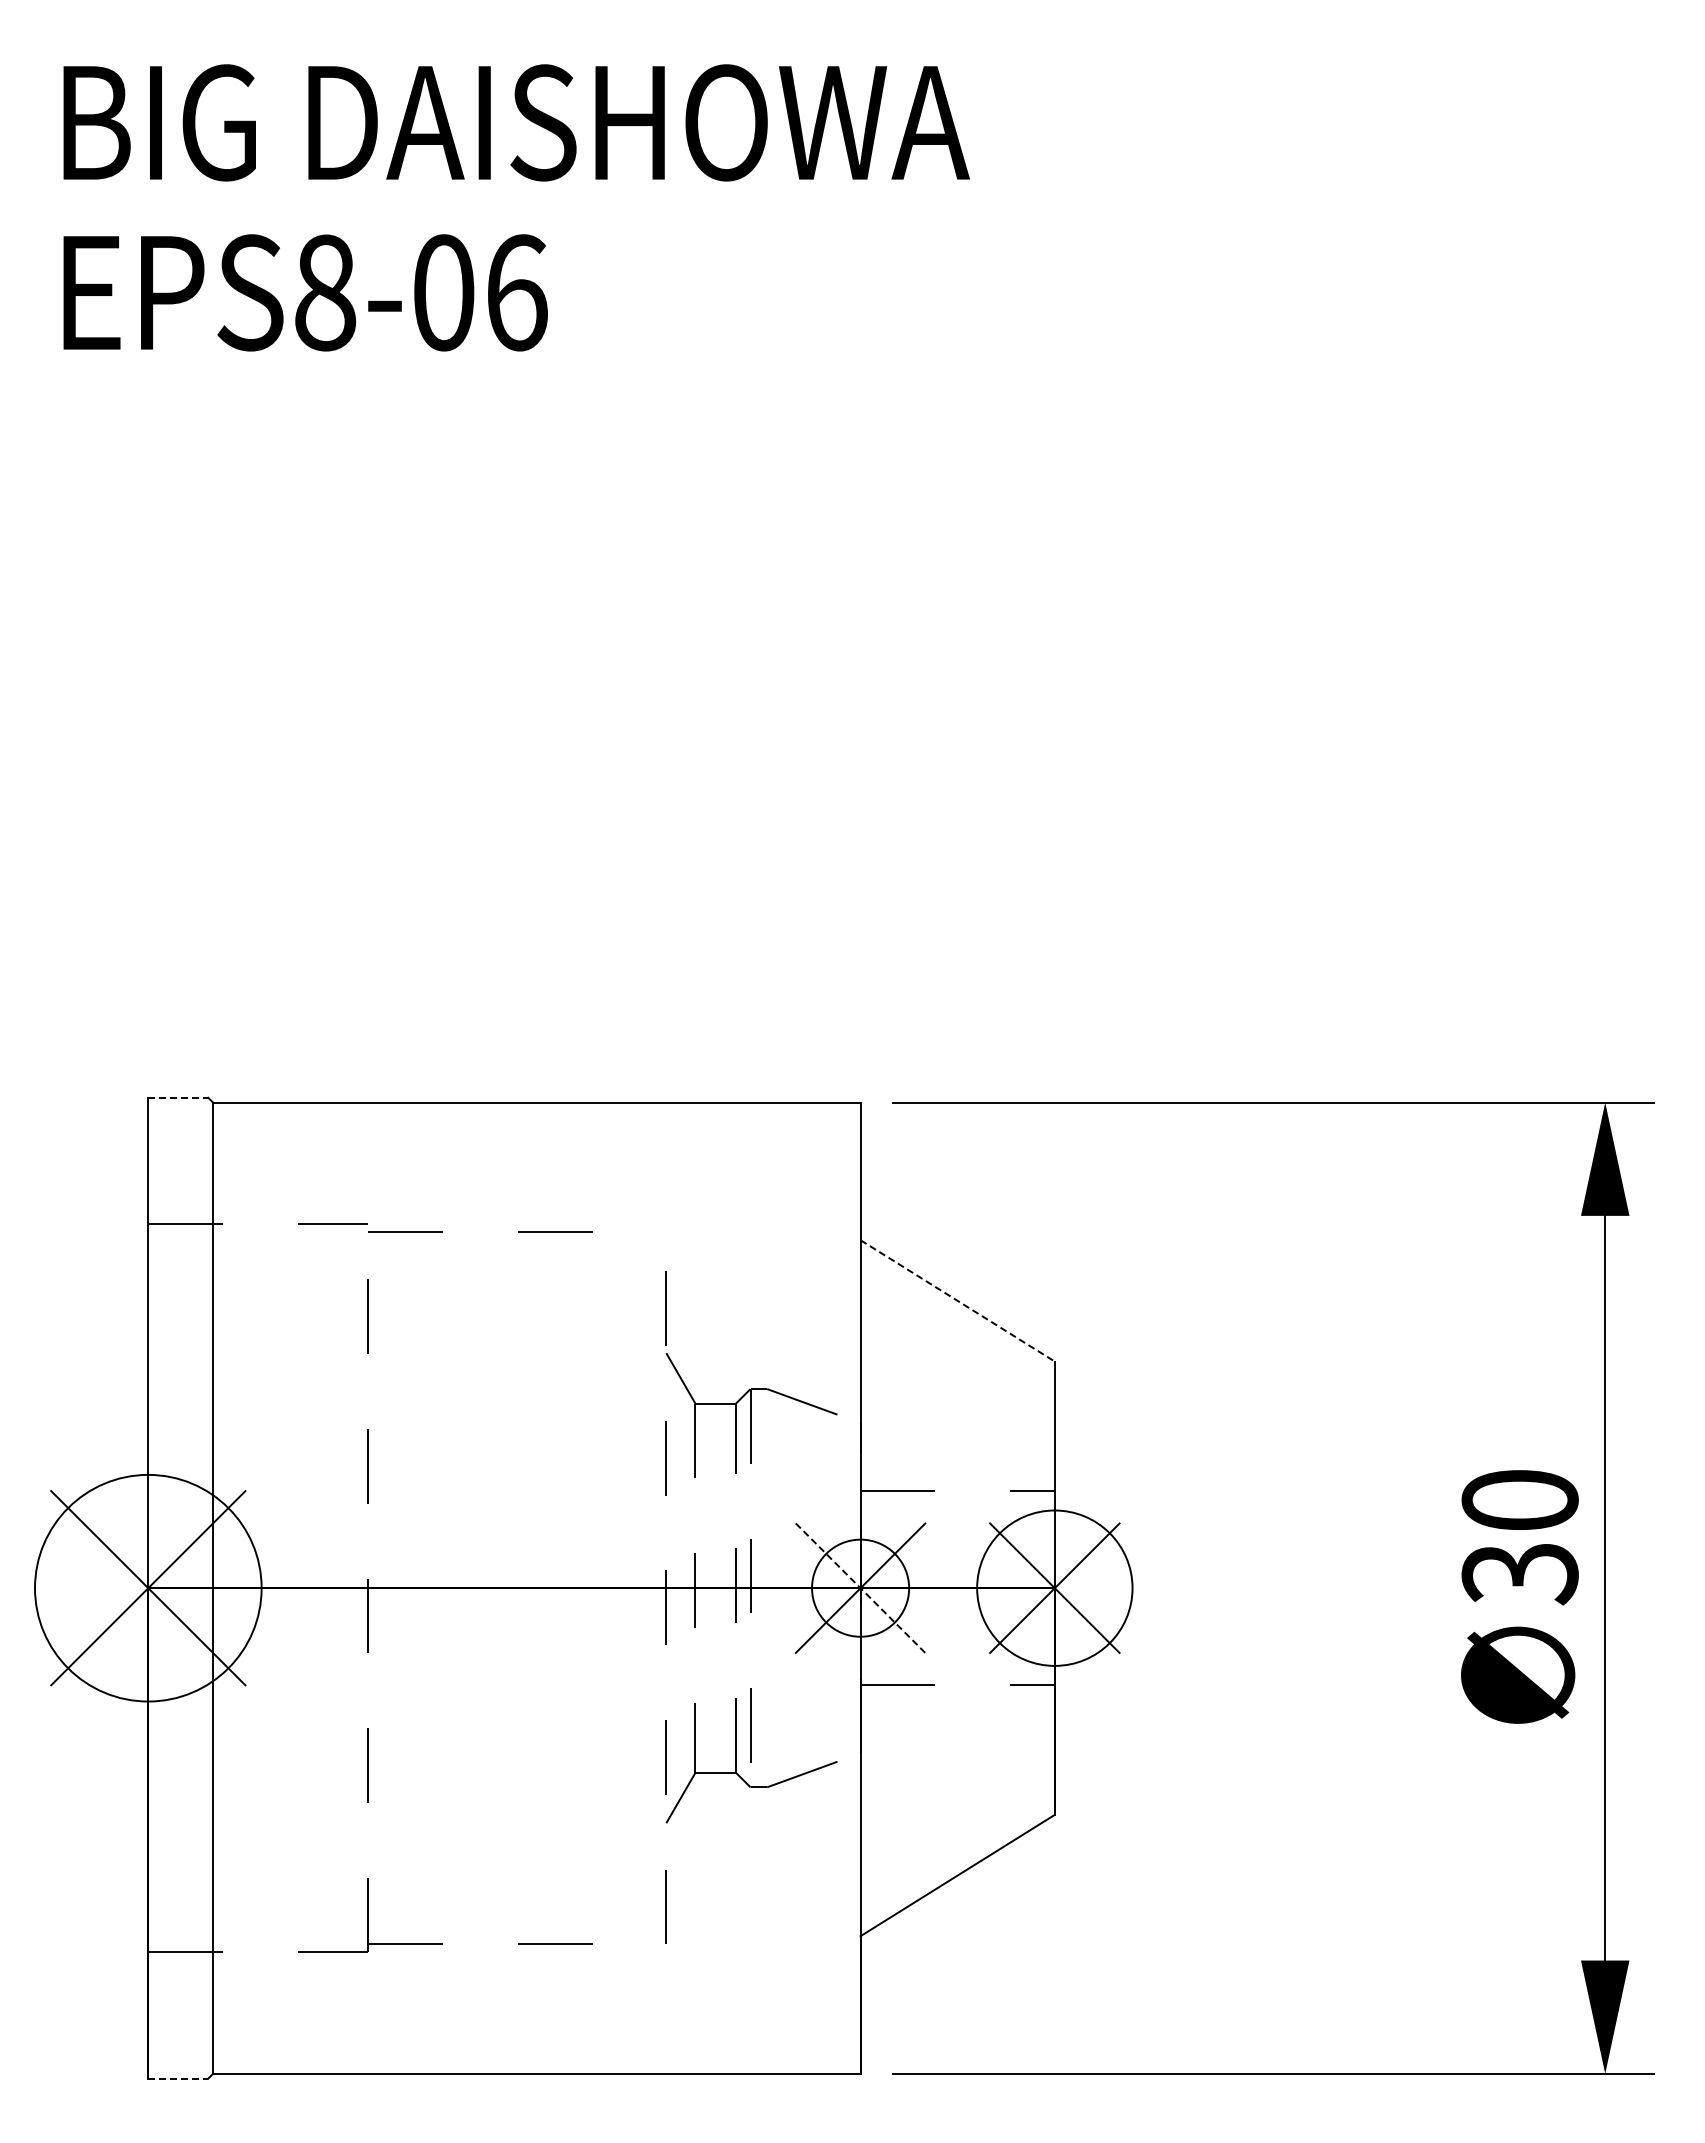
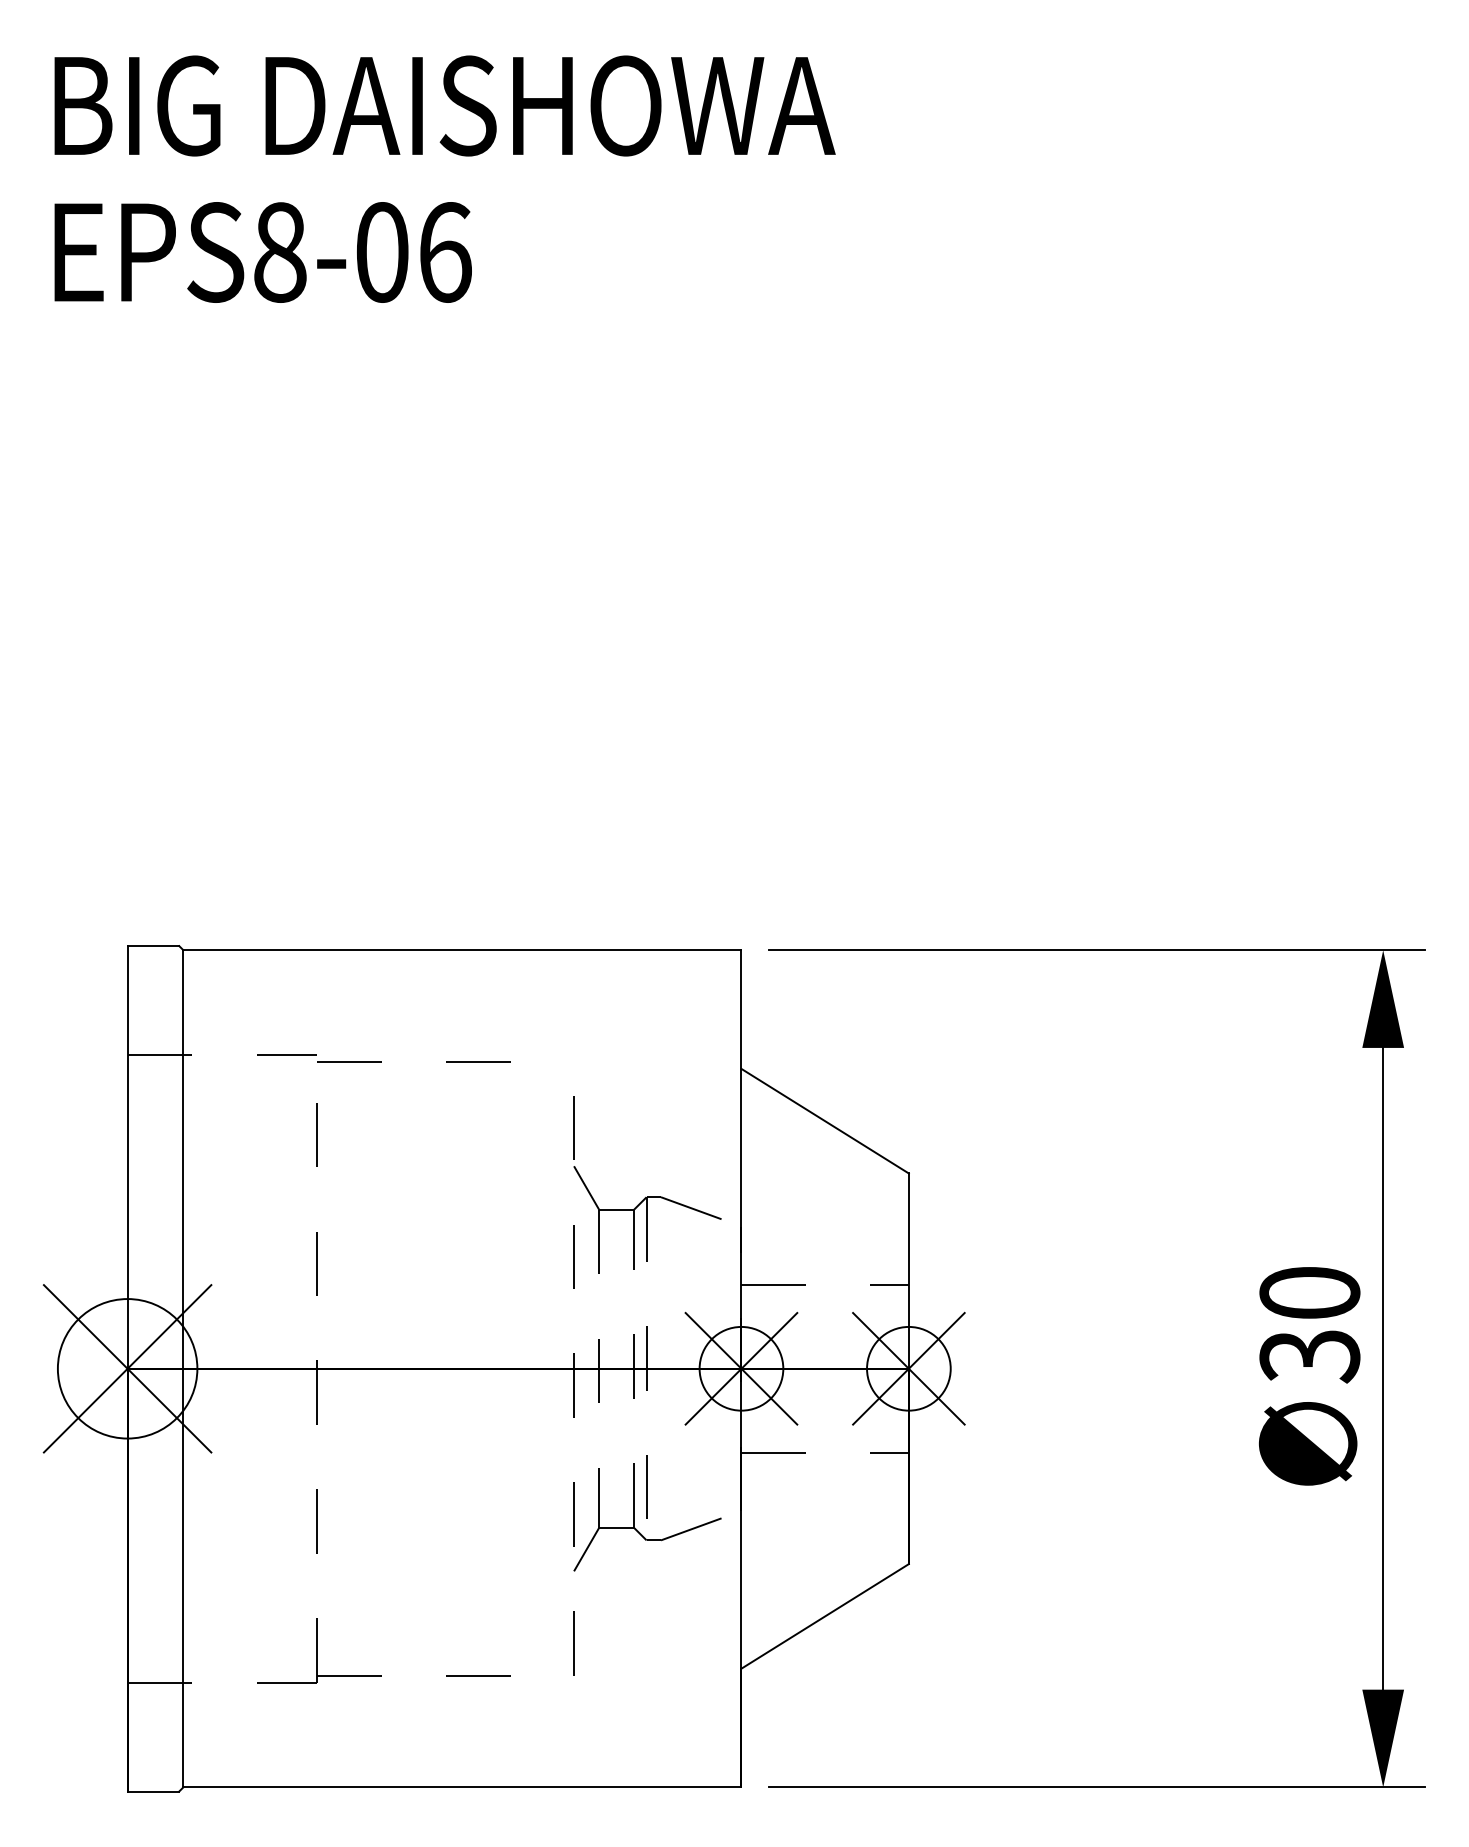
line: (178, 1097) -> (153, 945), dashed -> solid
line: (957, 1300) -> (824, 1120), dashed -> solid
circle: (1054, 1587) -> (908, 1368), size x0.62
circle: (148, 1588) -> (127, 1369), size x0.71
line: (860, 1588) -> (741, 1369), dashed -> solid
line: (178, 2078) -> (153, 1791), dashed -> solid

